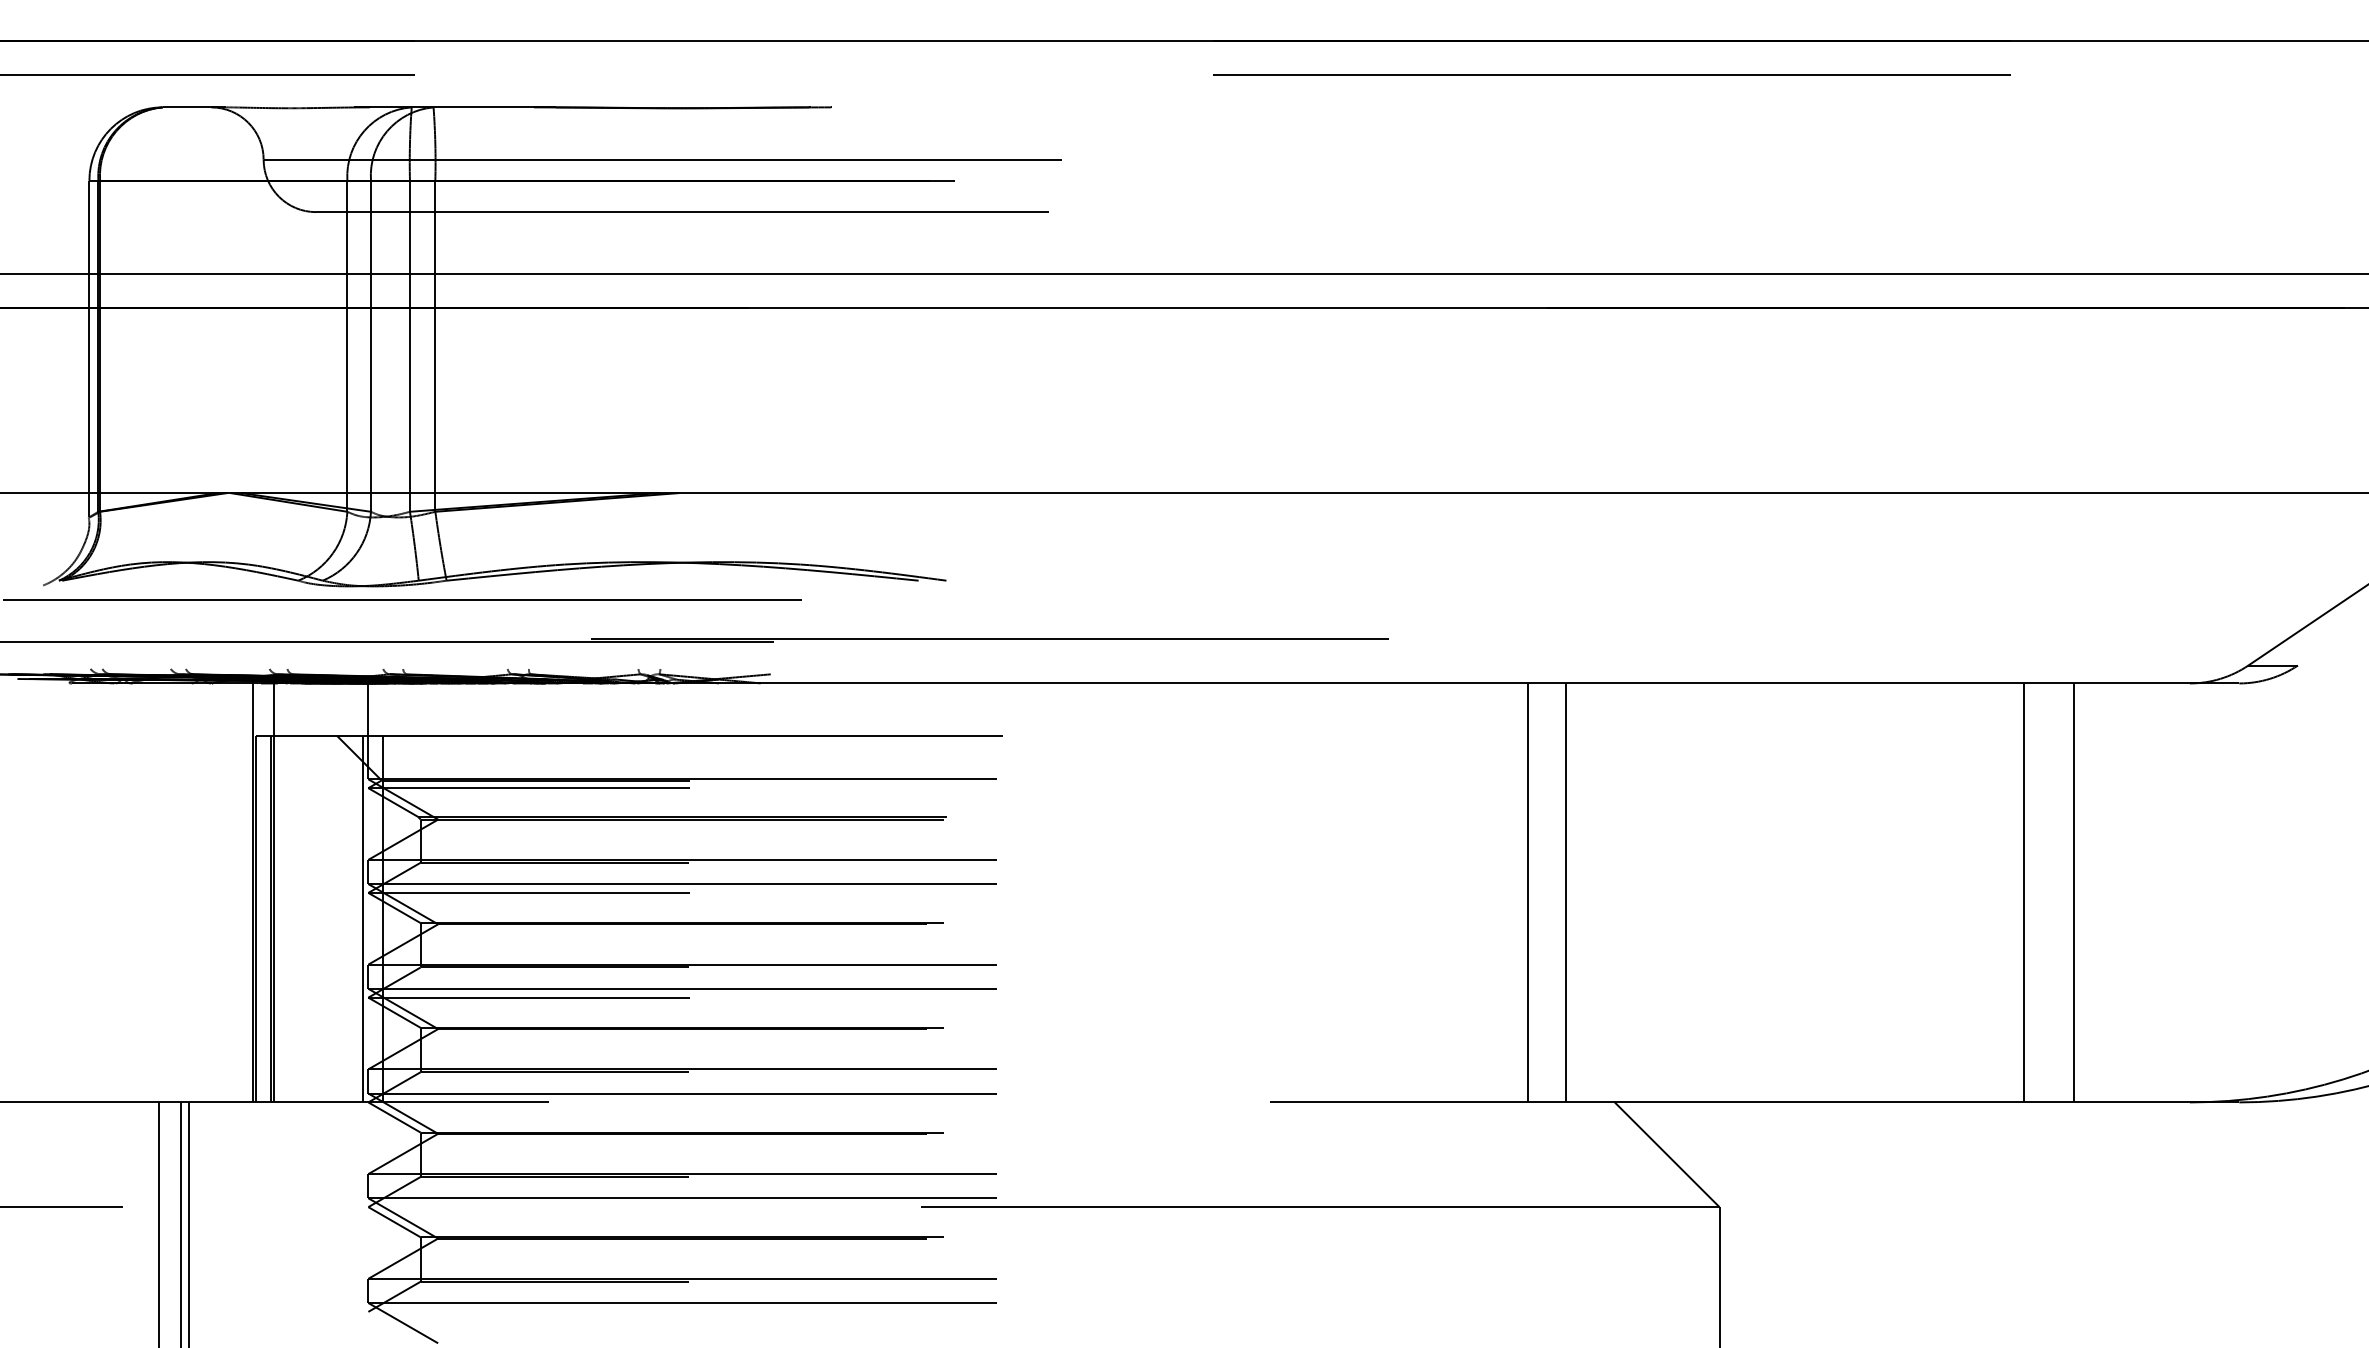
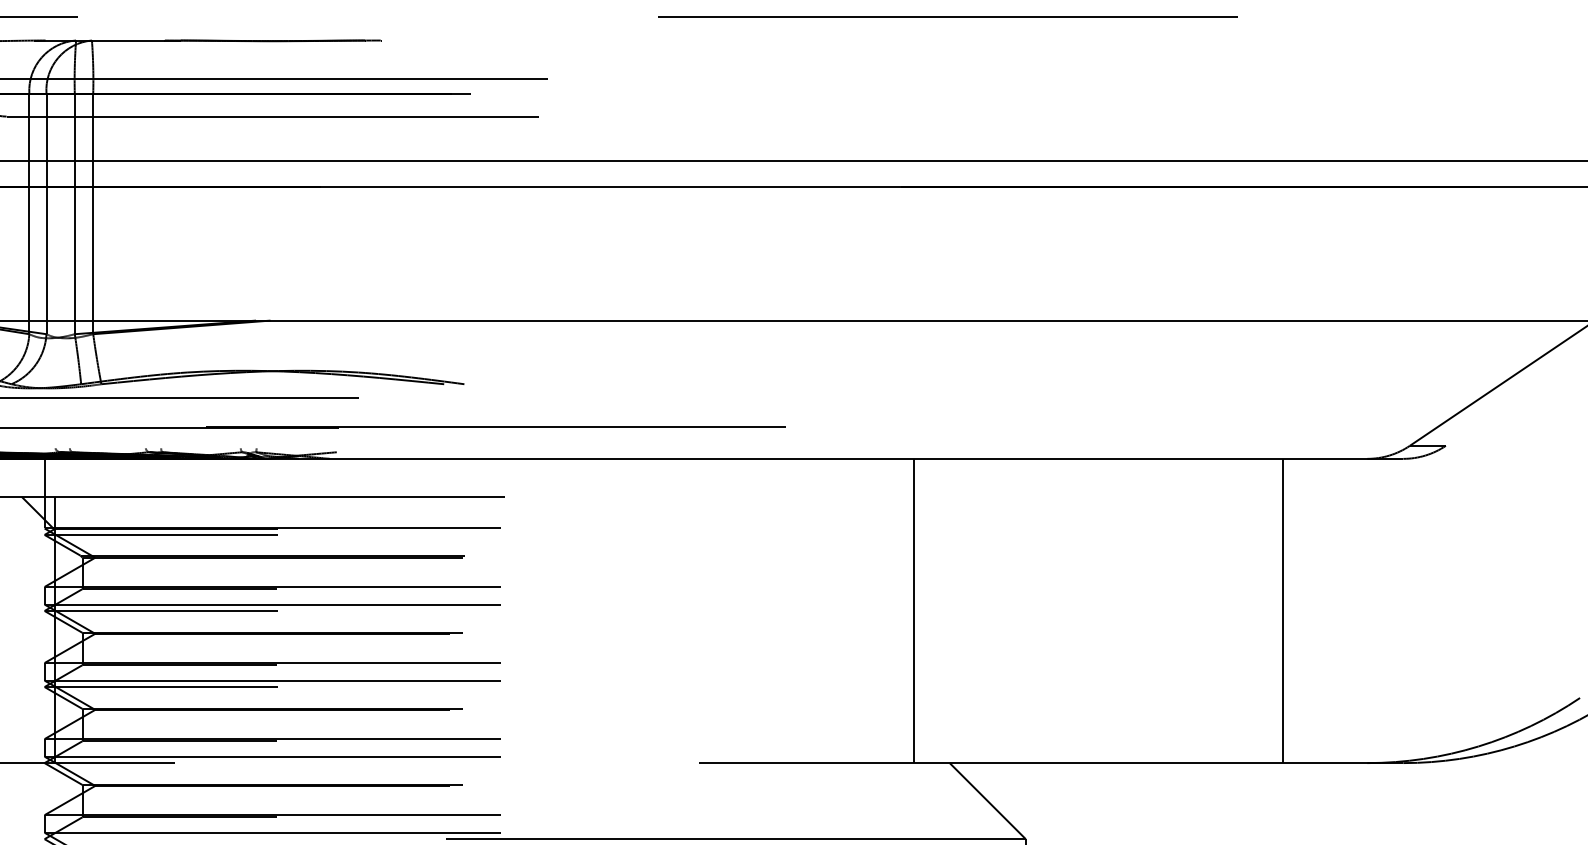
line: (1527, 892) -> (886, 610), removed
line: (2024, 892) -> (1247, 610), removed
line: (362, 918) -> (40, 629), removed

